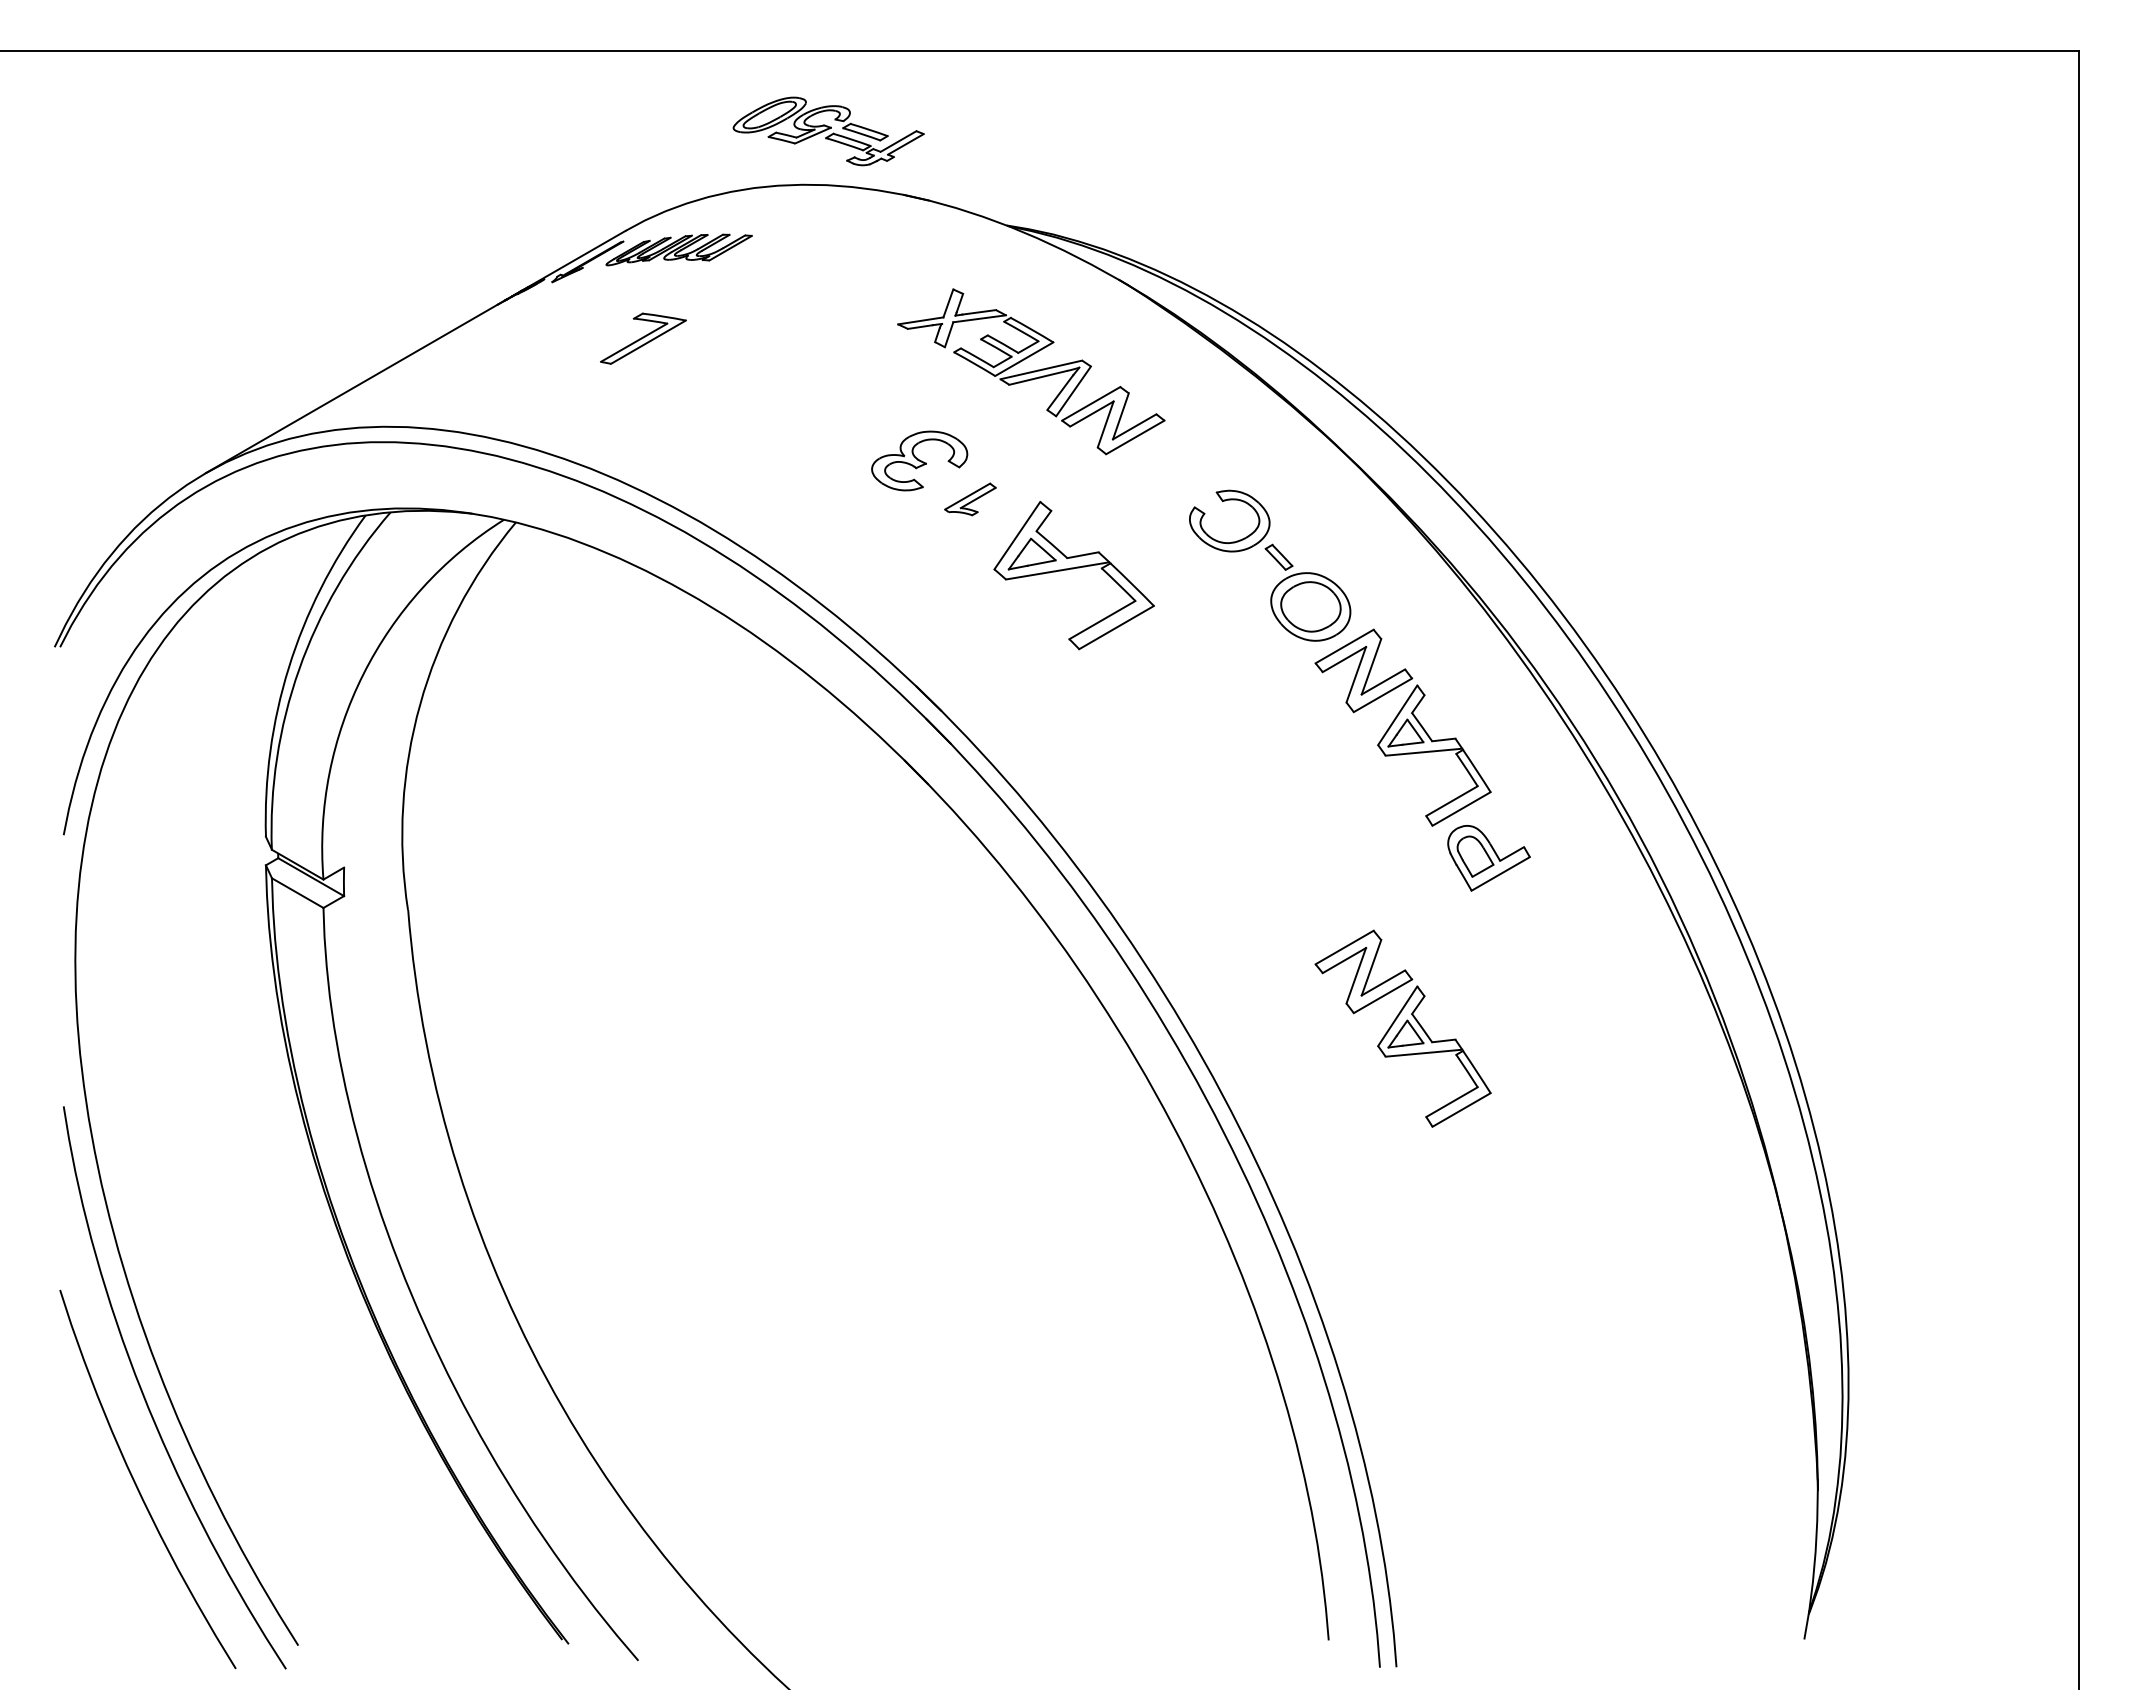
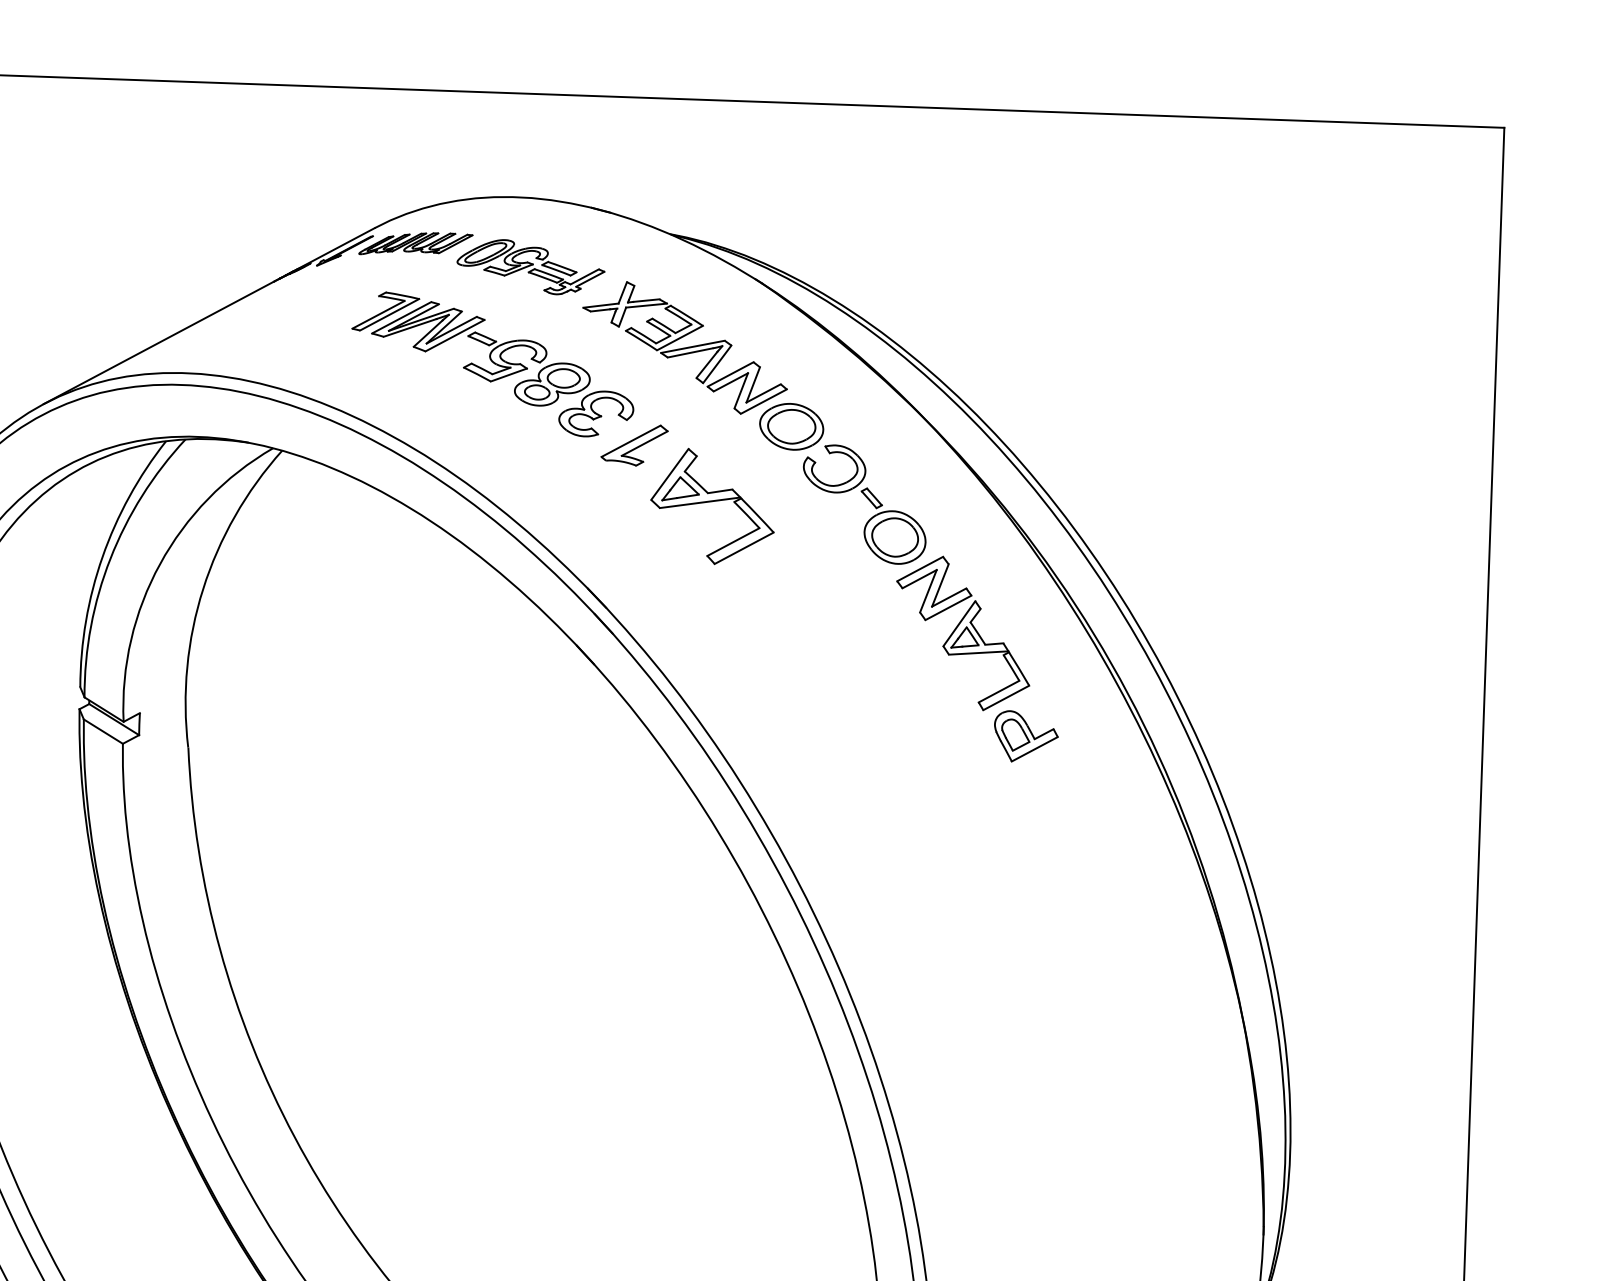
part: (828, 131) -> (530, 267), moved
part: (779, 388) -> (489, 354), added
part: (1172, 468) -> (791, 426), added
part: (970, 499) -> (634, 445), size x1.67
part: (1402, 1028) -> (954, 866), removed

